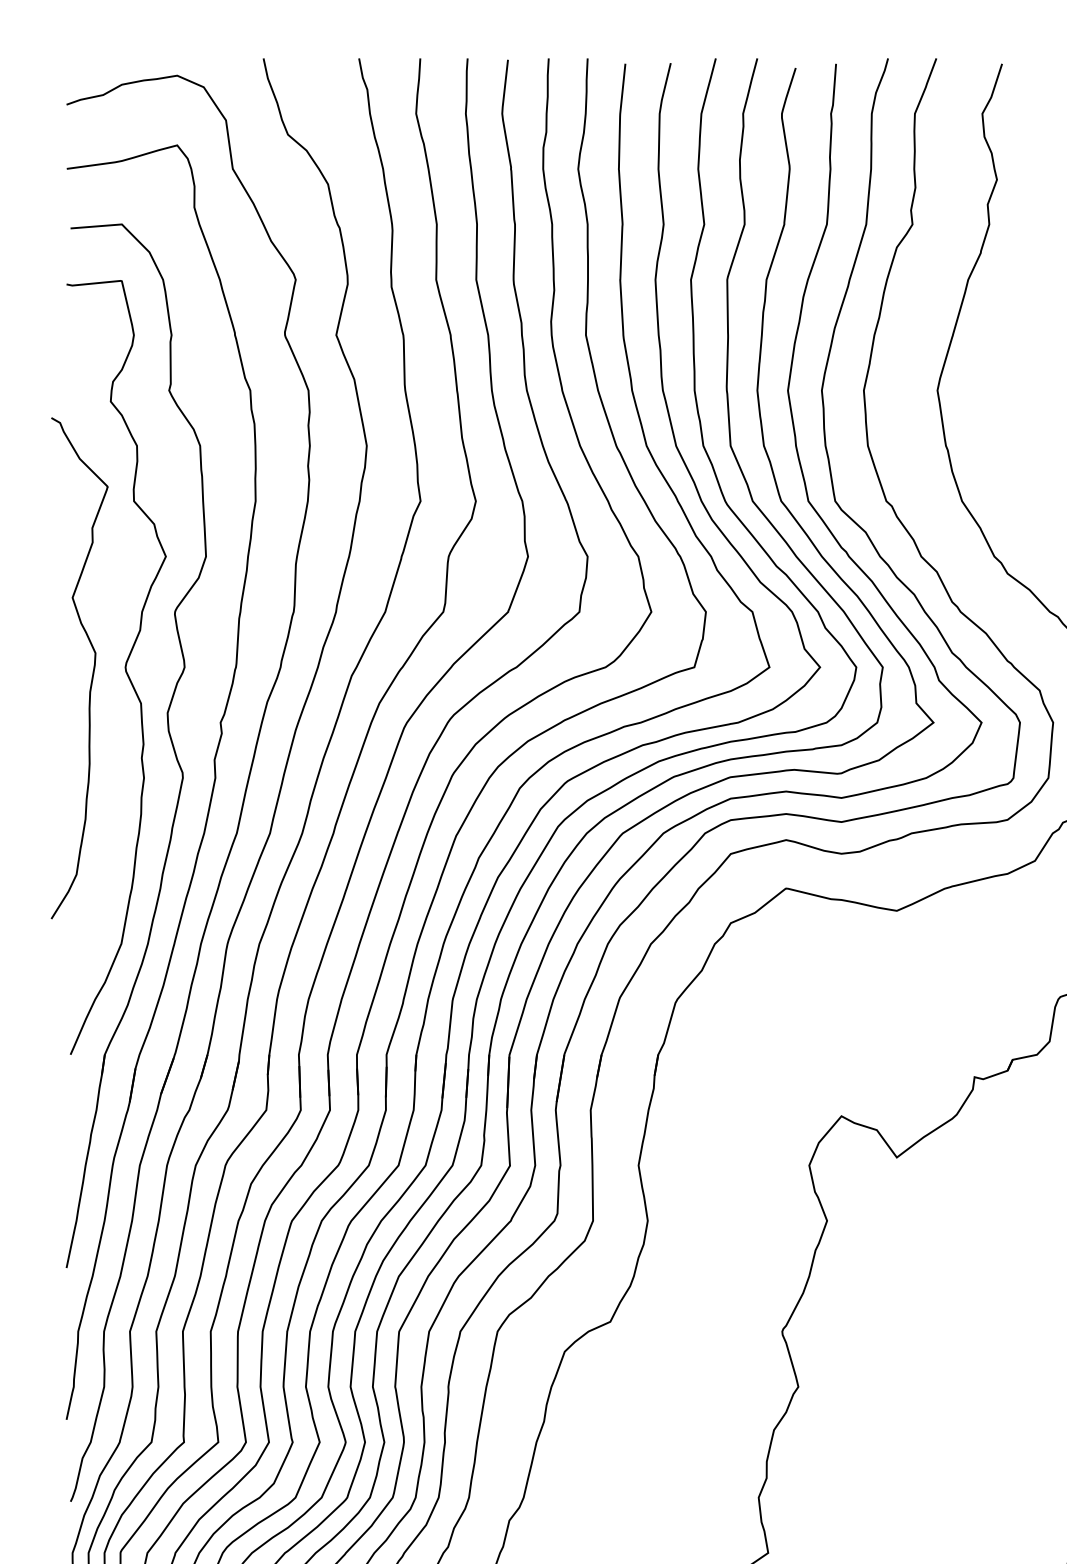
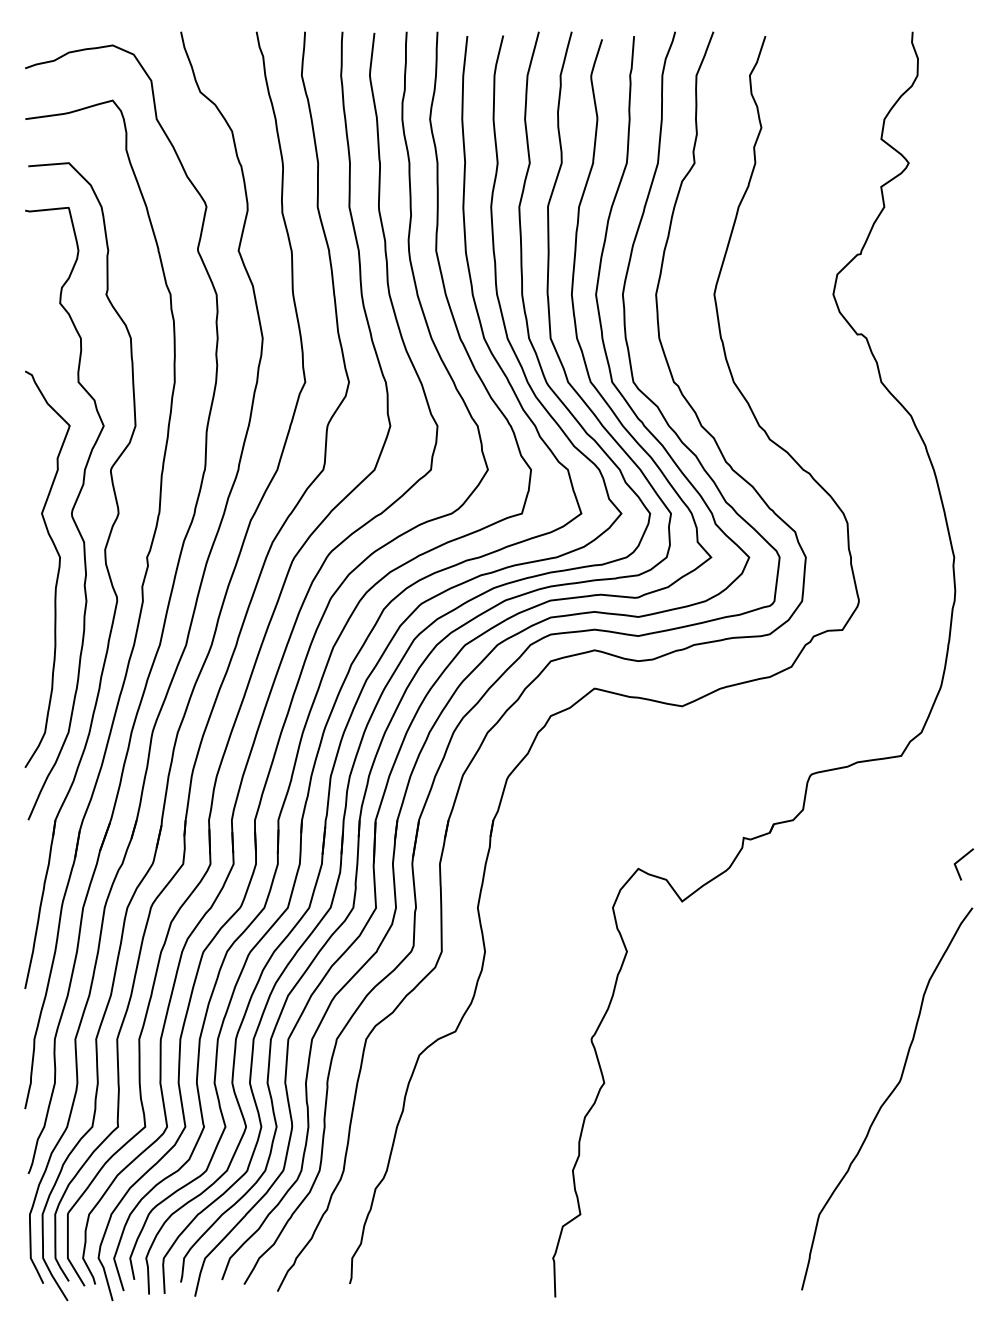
curve: (92, 670) -> (57, 571), moved

